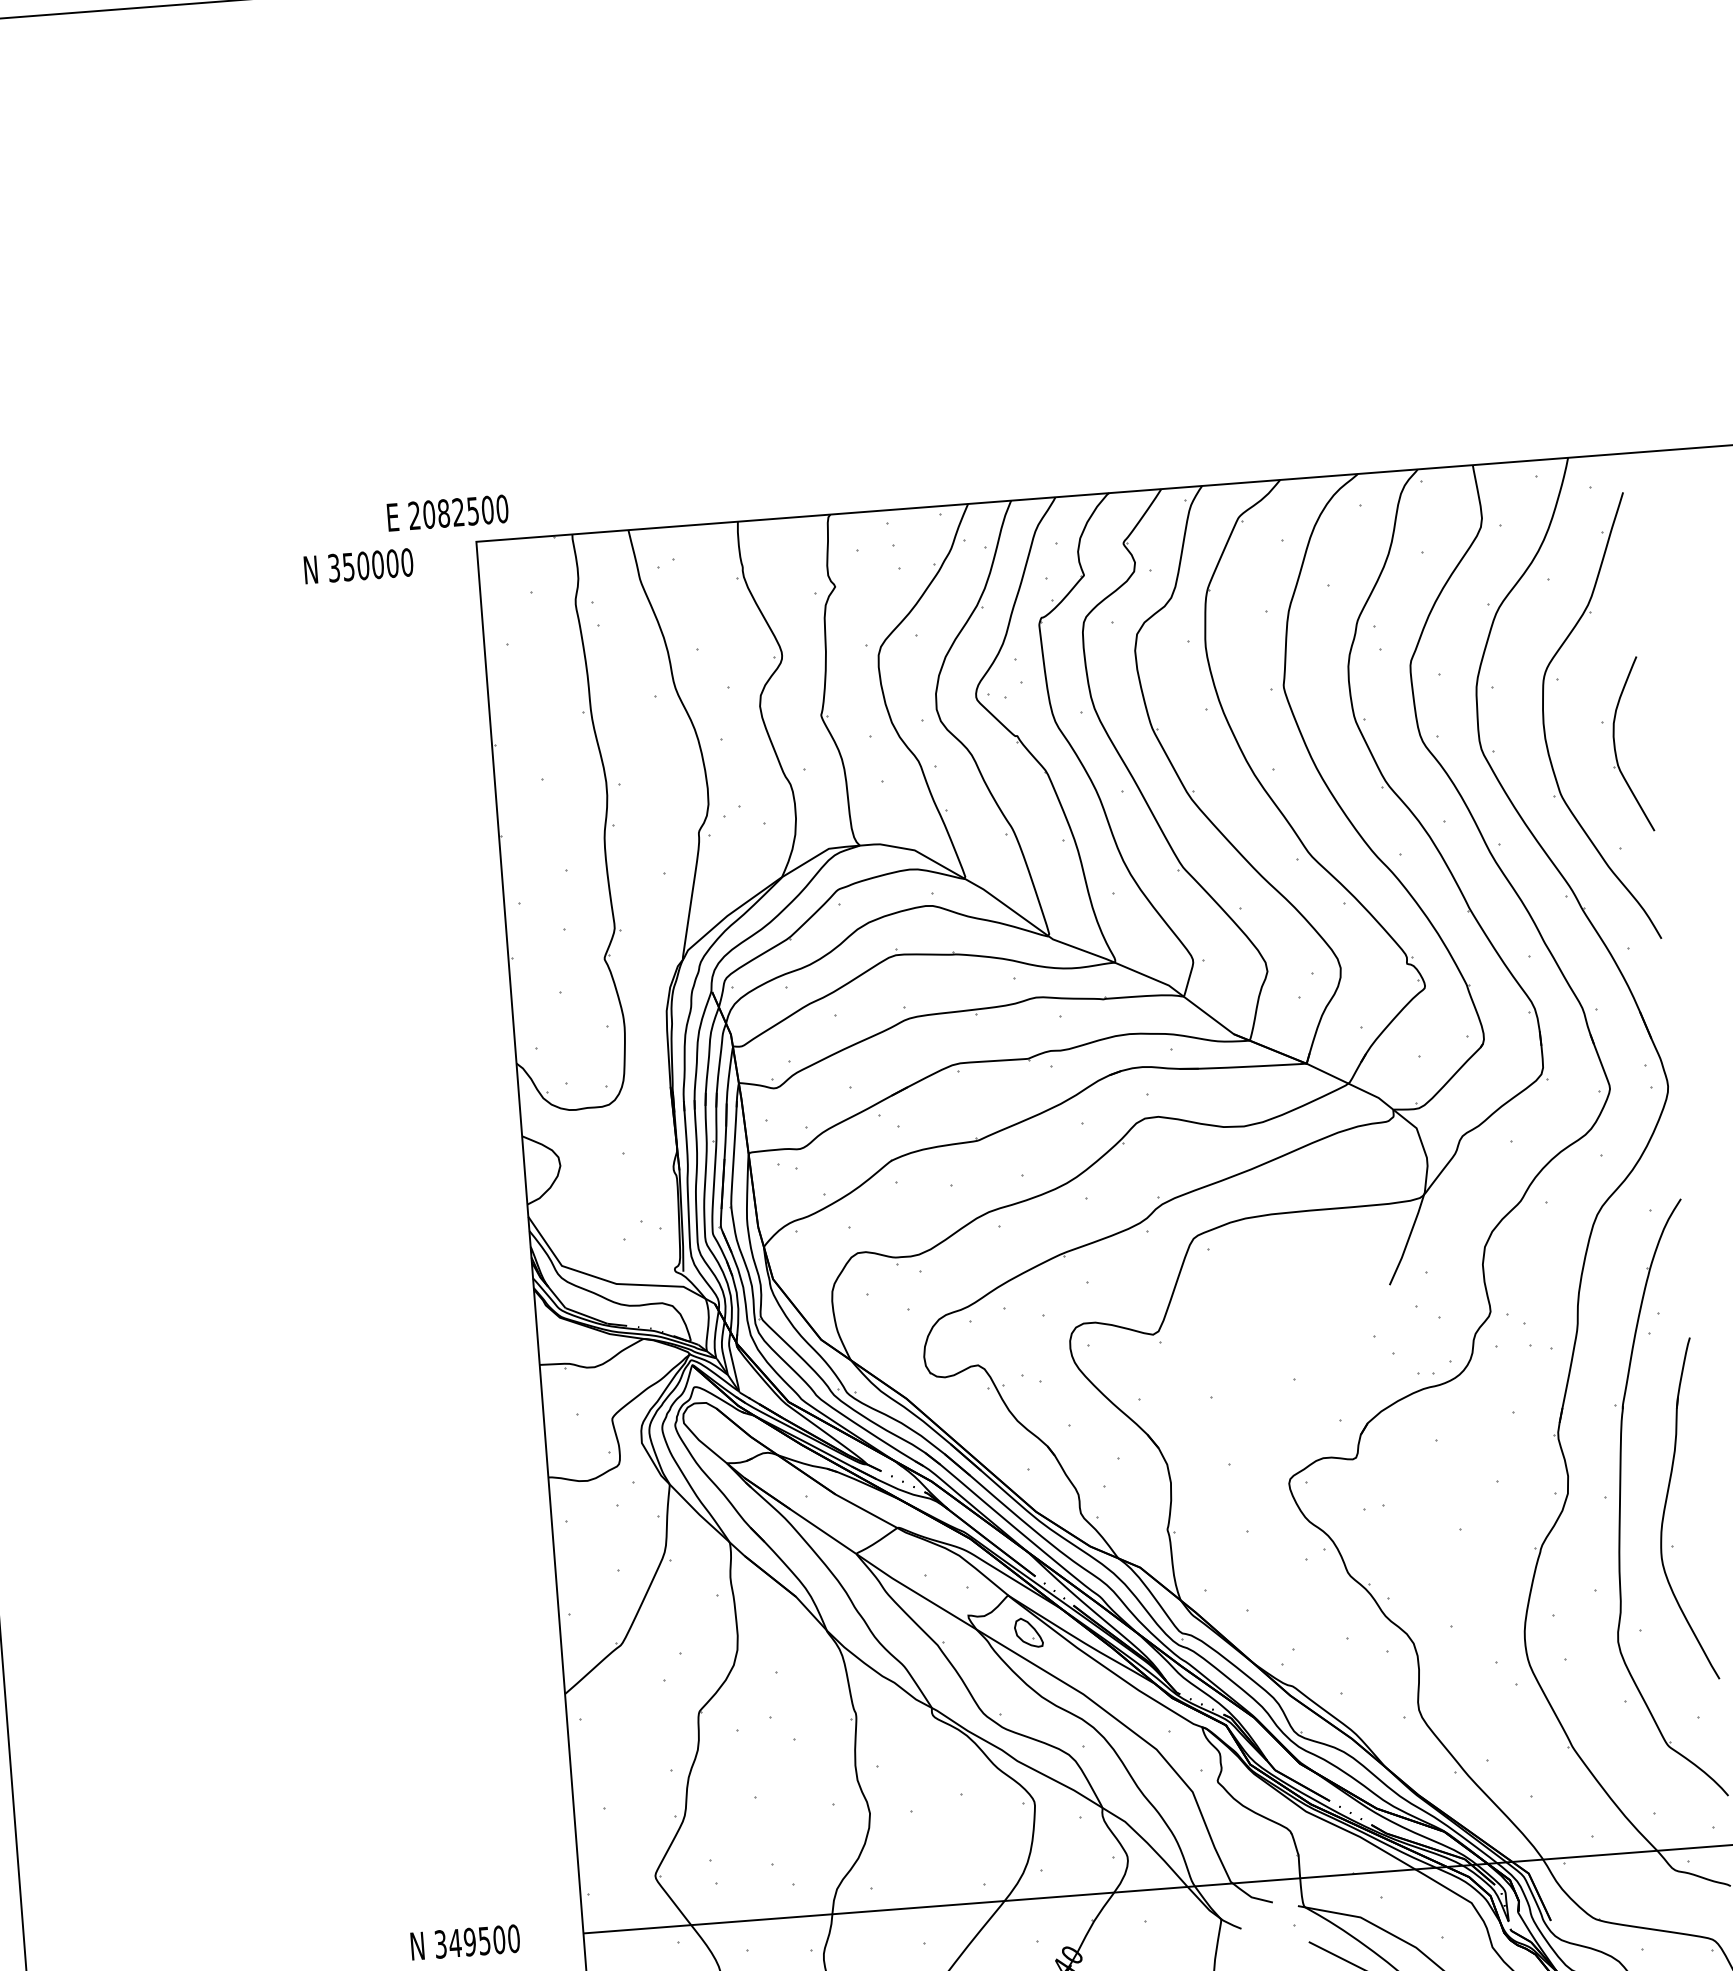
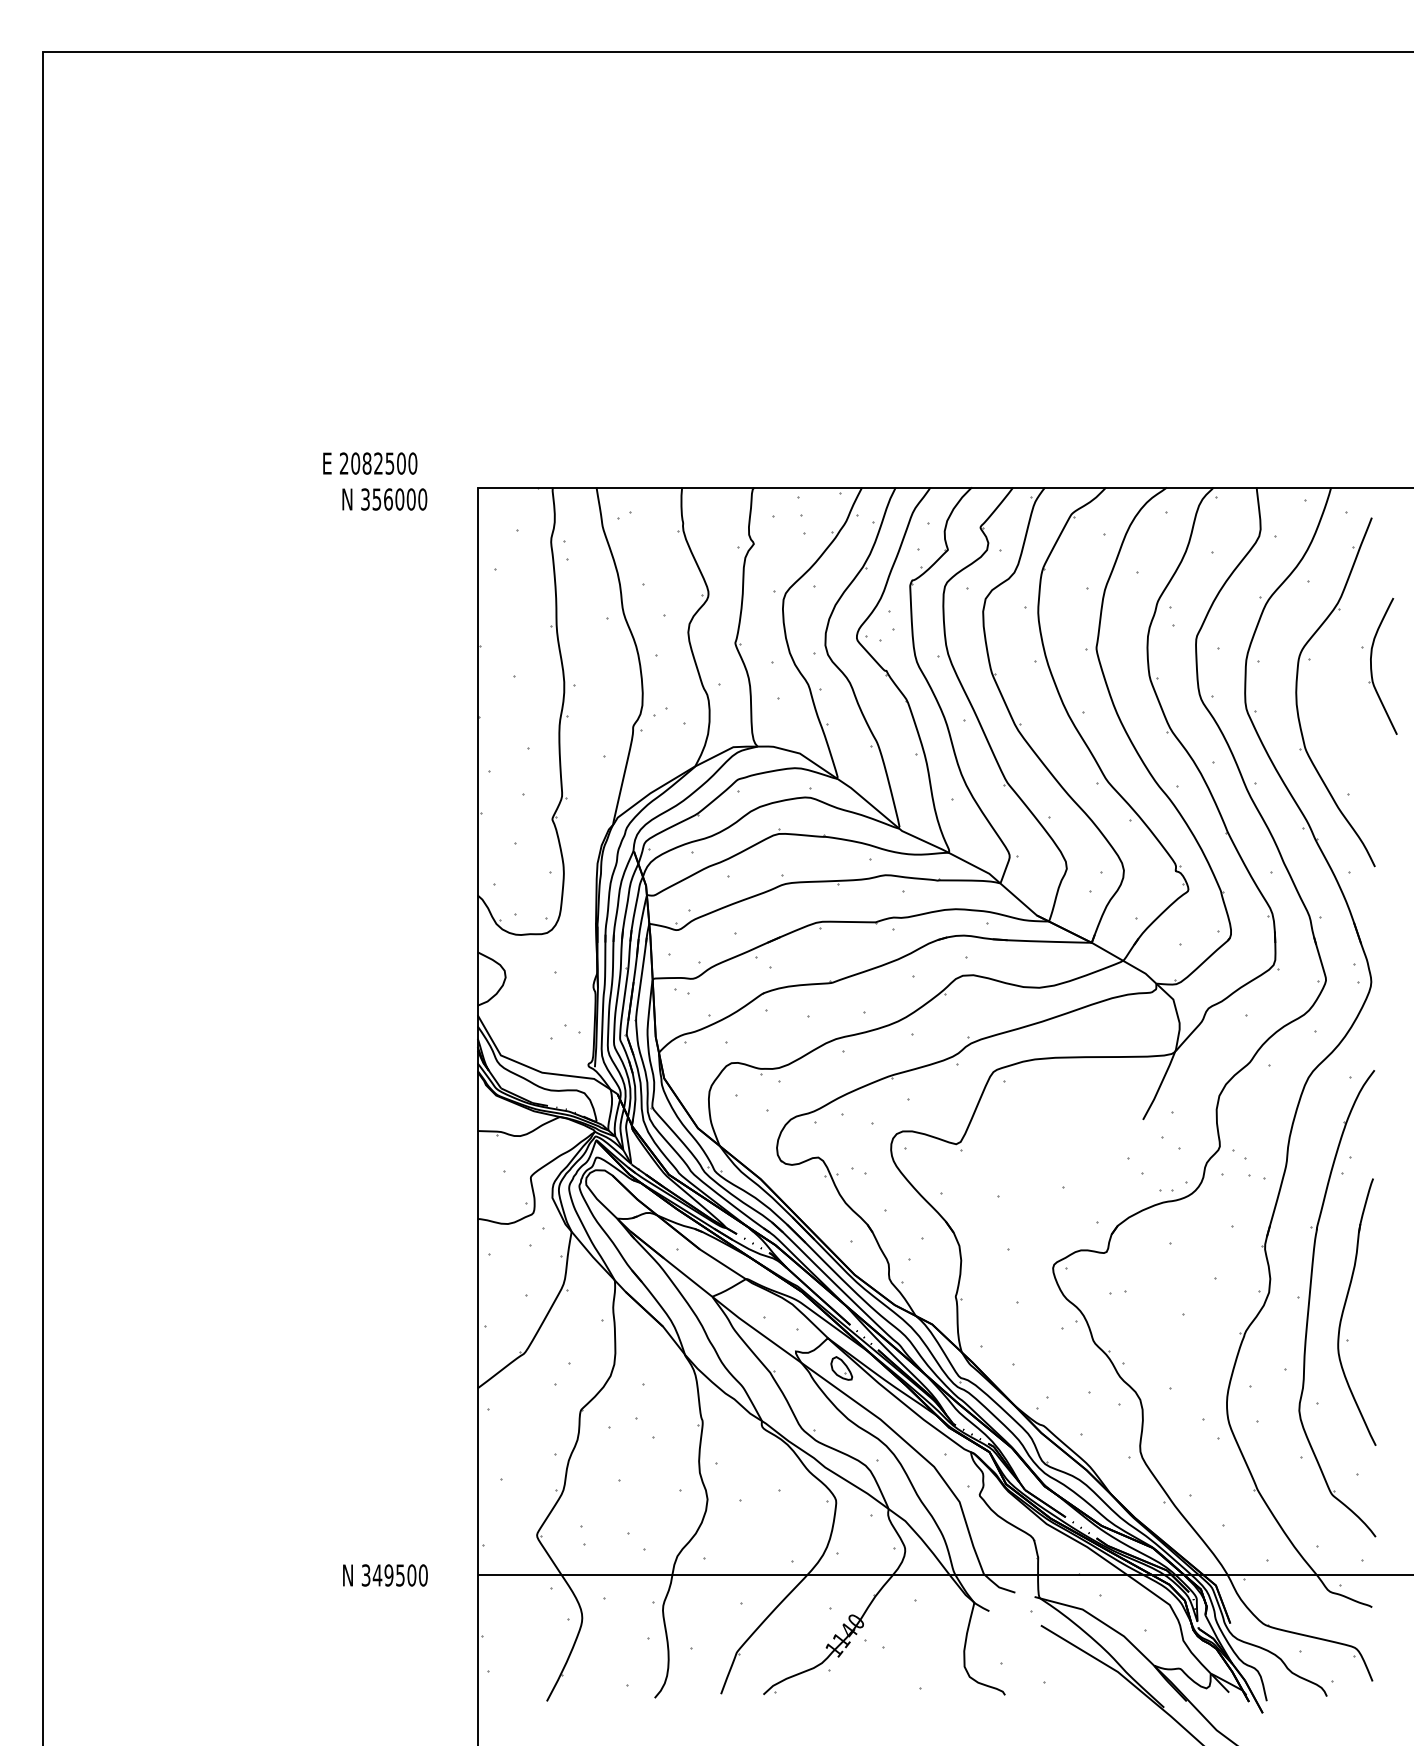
text: (448, 513) -> (370, 463), moved
text: (363, 565) -> (388, 499), 350000 -> 356000
part: (1615, 744) -> (1371, 665), moved

